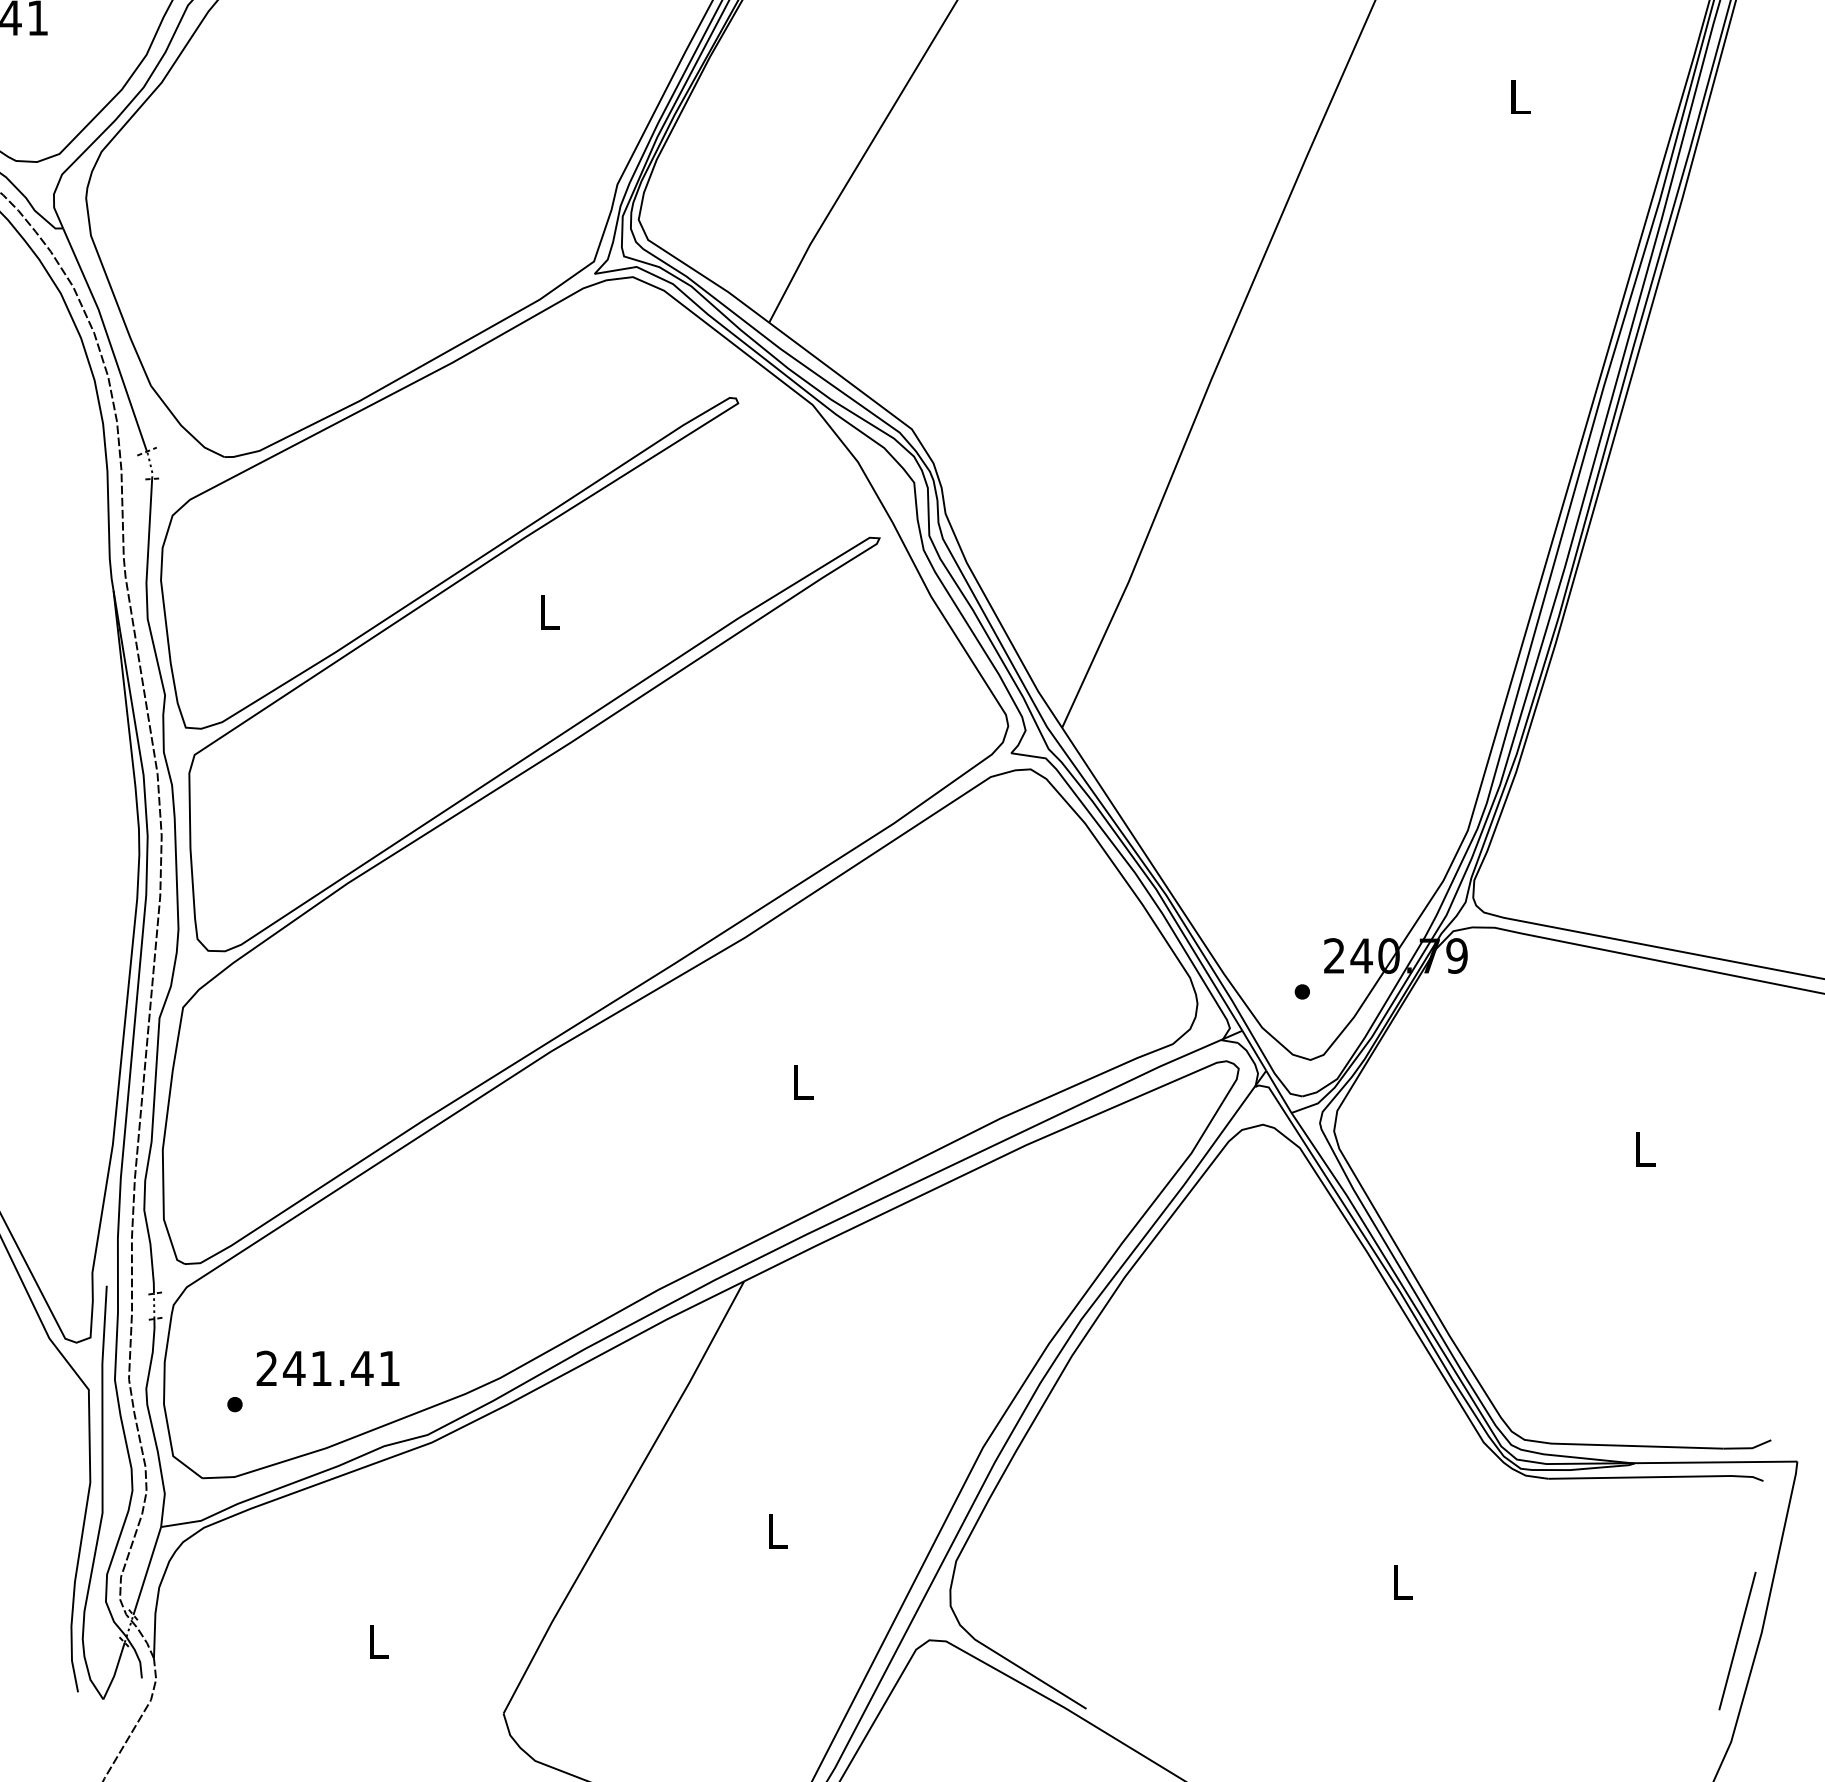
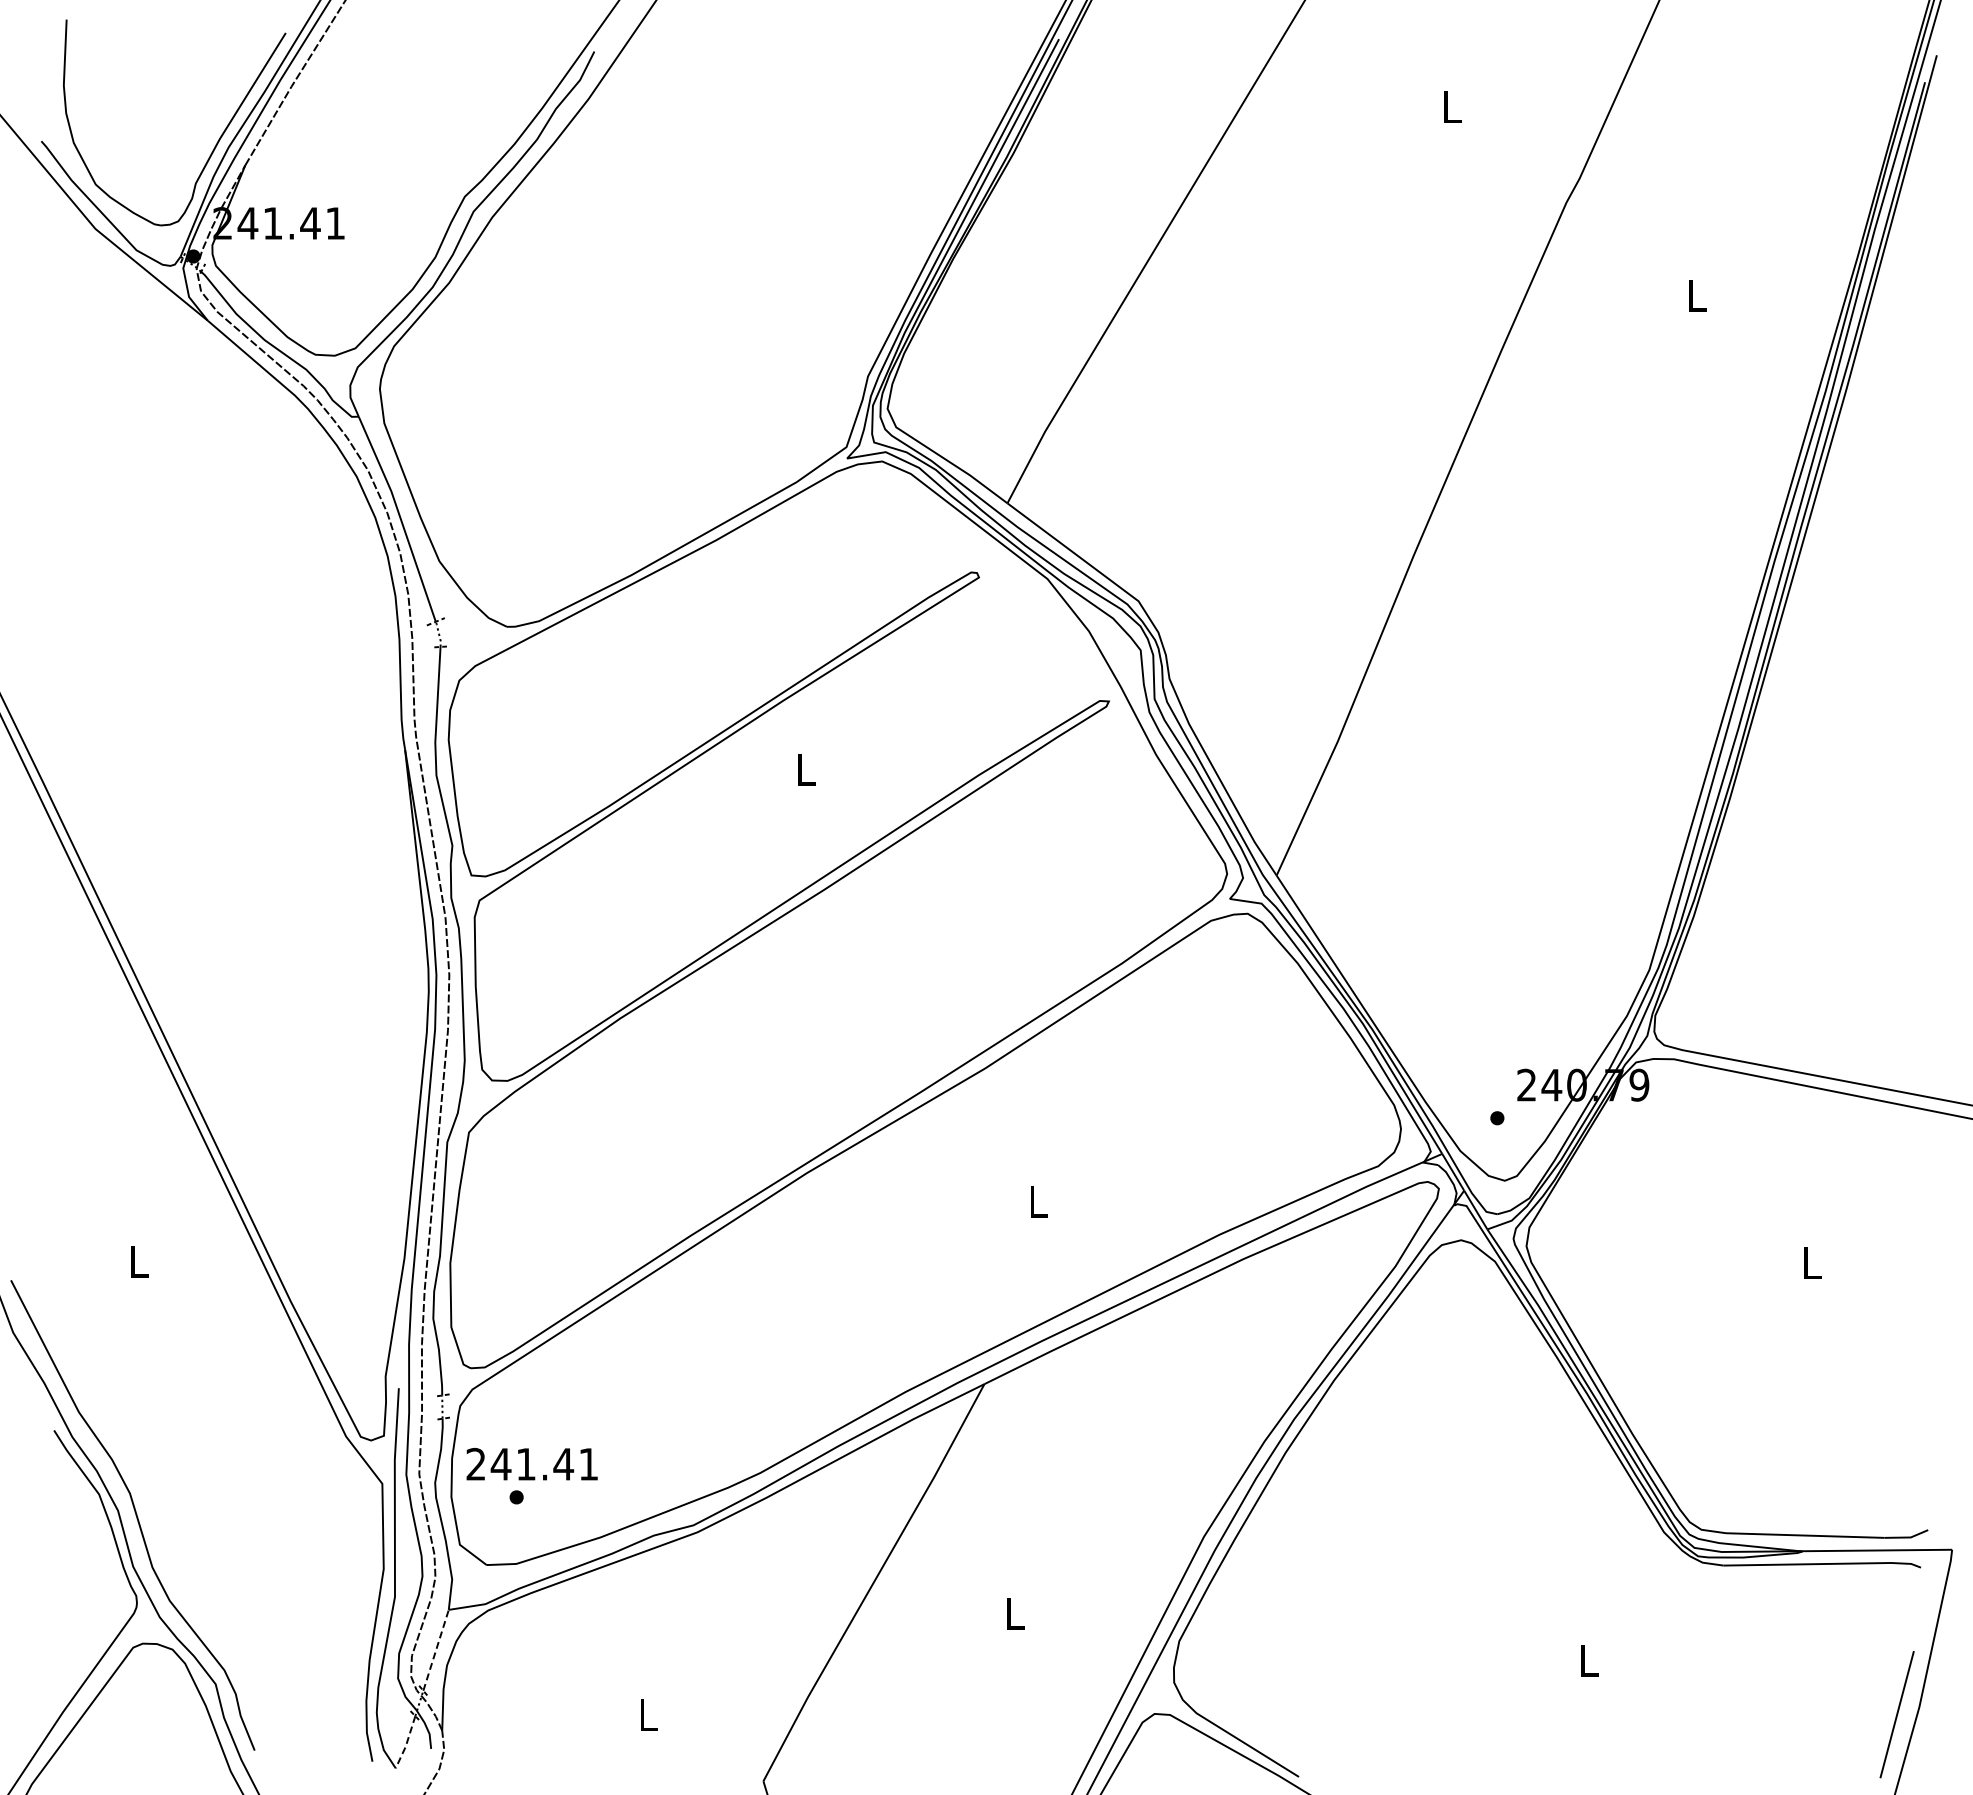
text: (327, 1368) -> (531, 1464), moved
line: (147, 1570) -> (436, 1649), solid -> dashed
line: (115, 1672) -> (406, 1743), solid -> dashed

